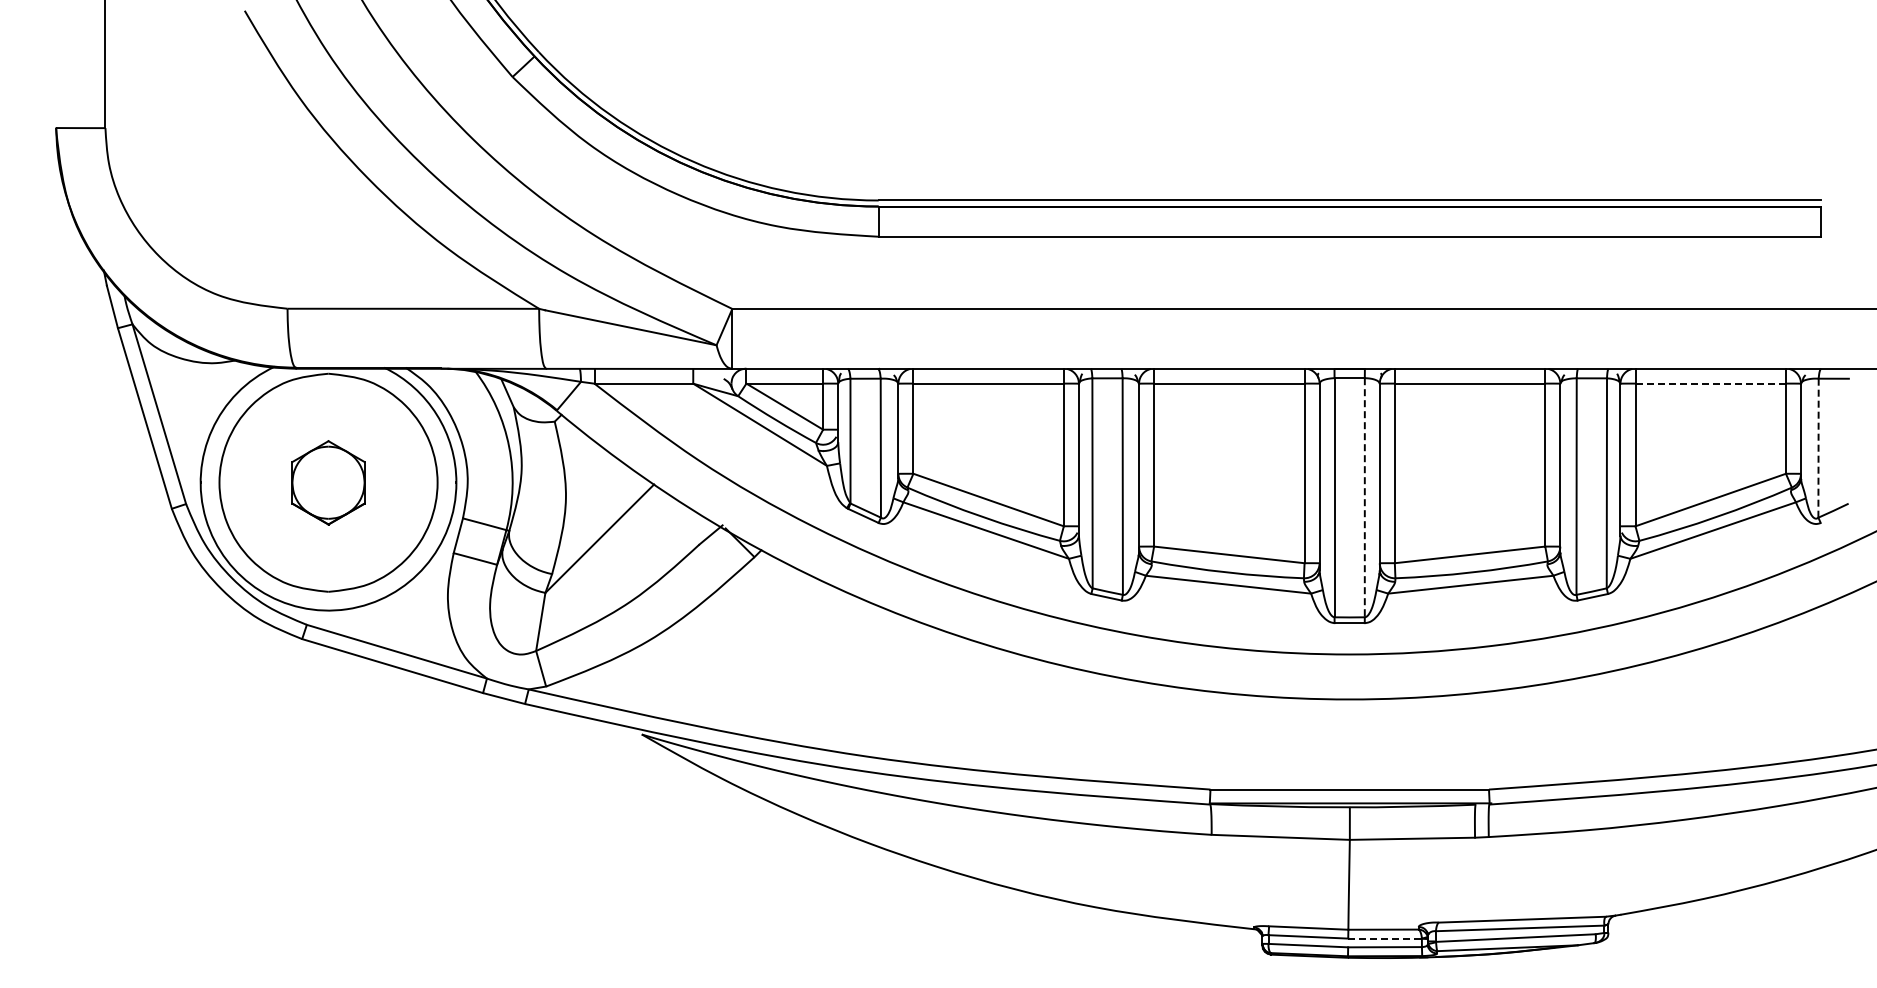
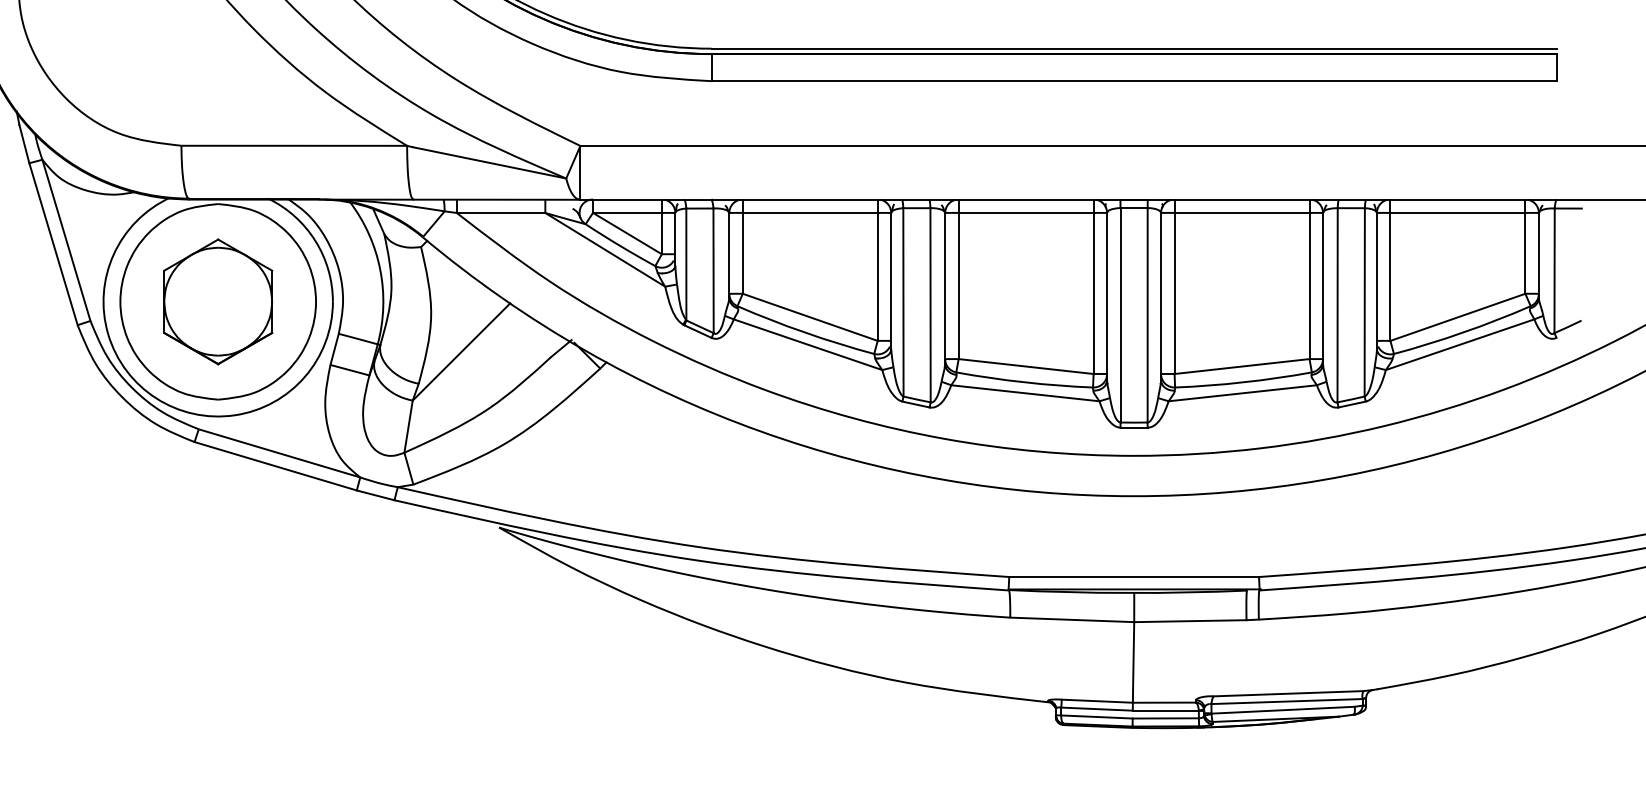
line: (1710, 383) -> (1457, 212), dashed -> solid
line: (1818, 448) -> (1554, 271), dashed -> solid
part: (328, 482) -> (218, 301), size x1.67
line: (1364, 497) -> (1147, 315), dashed -> solid
line: (1385, 938) -> (1166, 710), dashed -> solid

